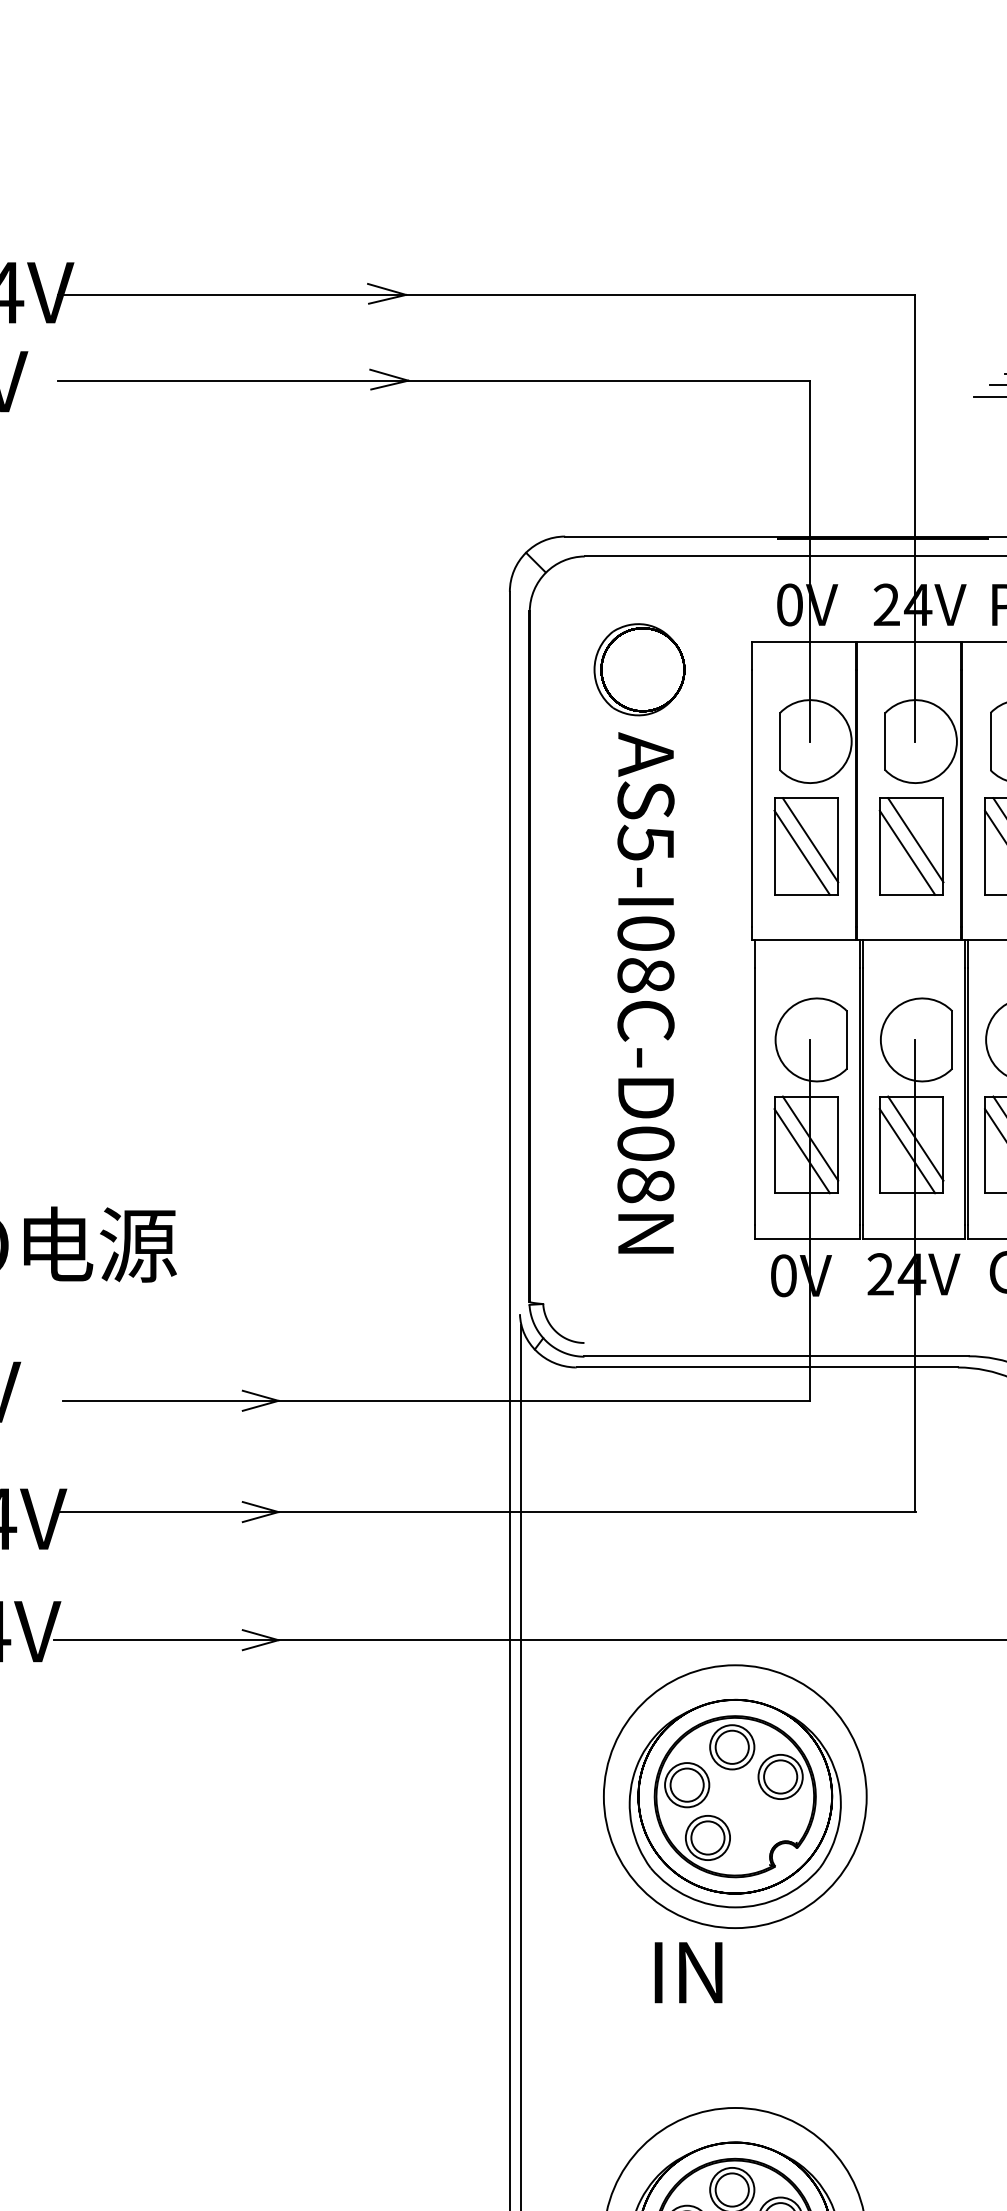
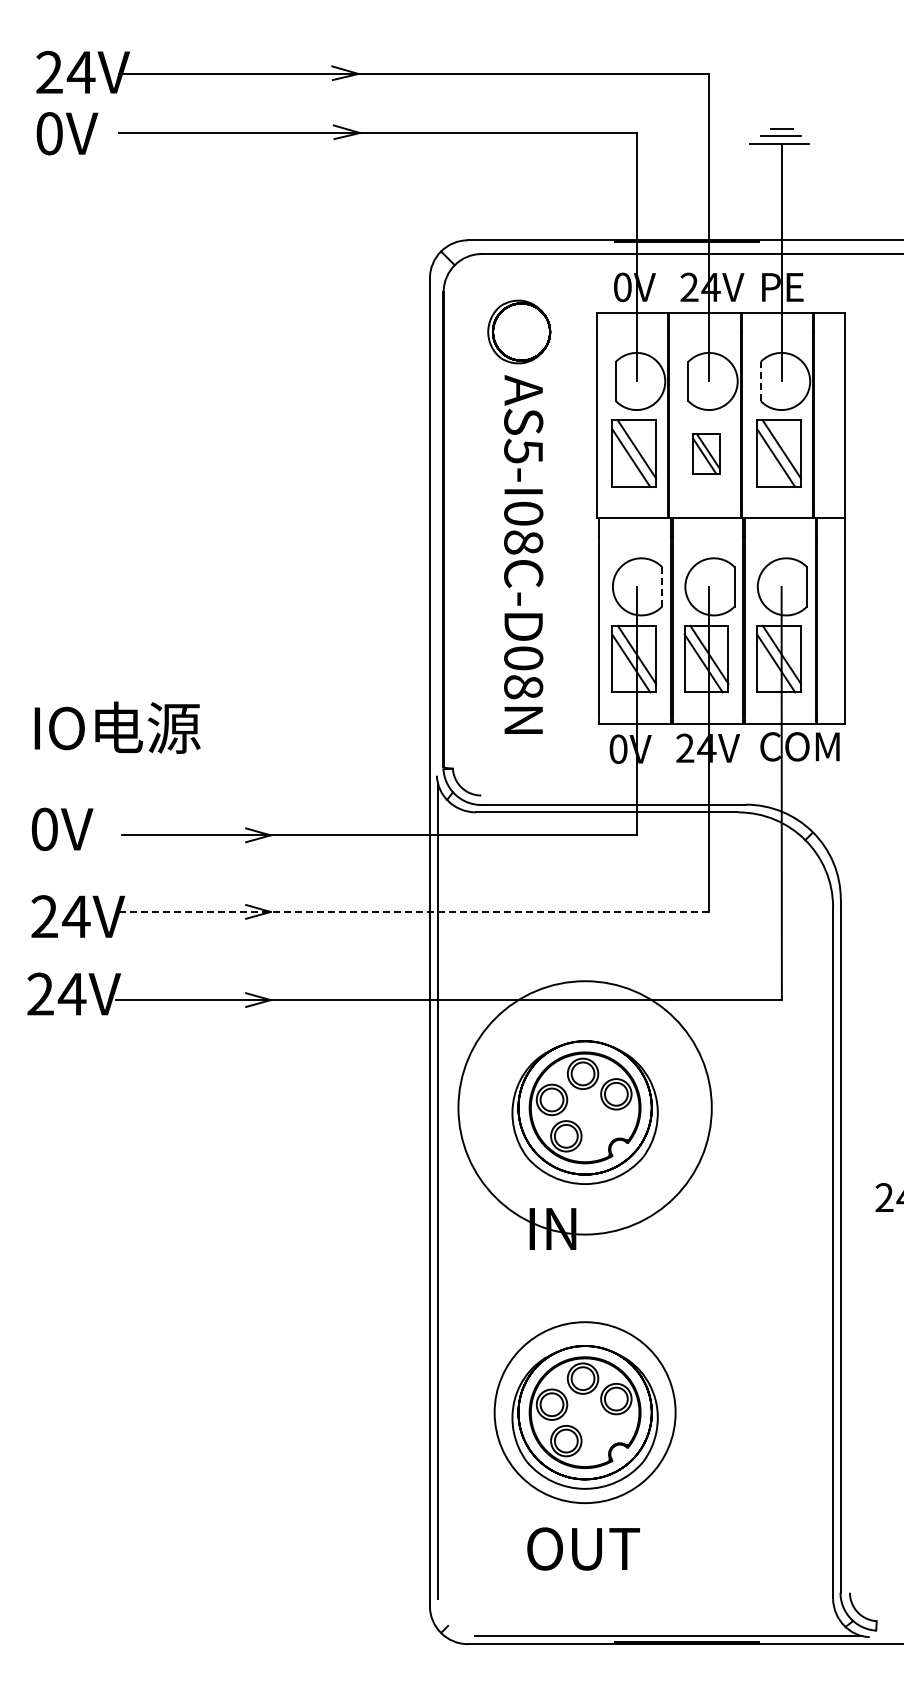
line: (990, 741) -> (760, 381), solid -> dashed
part: (911, 846) -> (706, 453), size x0.6
line: (847, 1039) -> (662, 586), solid -> dashed
line: (485, 1511) -> (413, 911), solid -> dashed
circle: (734, 1796) -> (584, 1107), size x1.4

